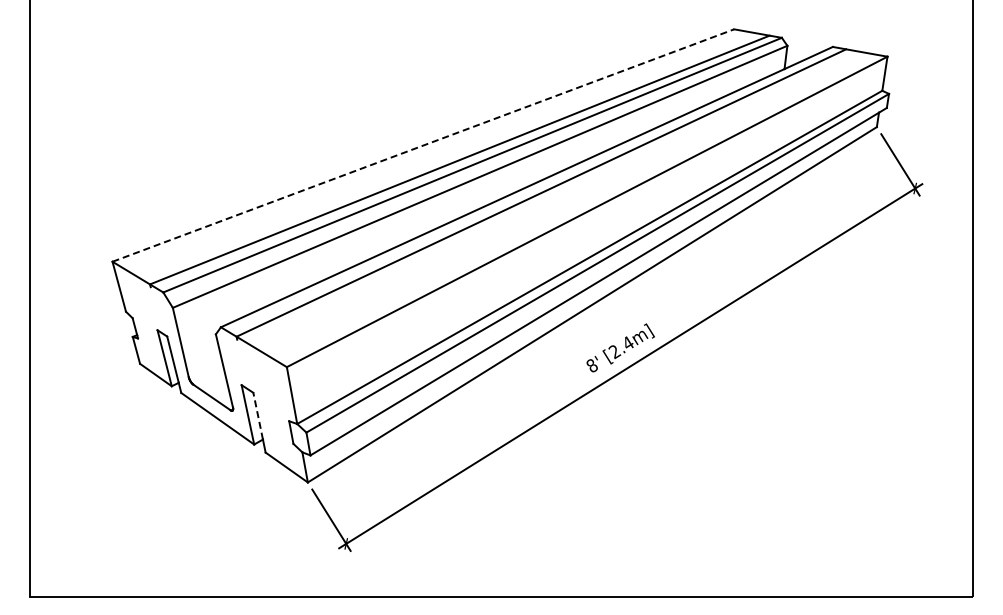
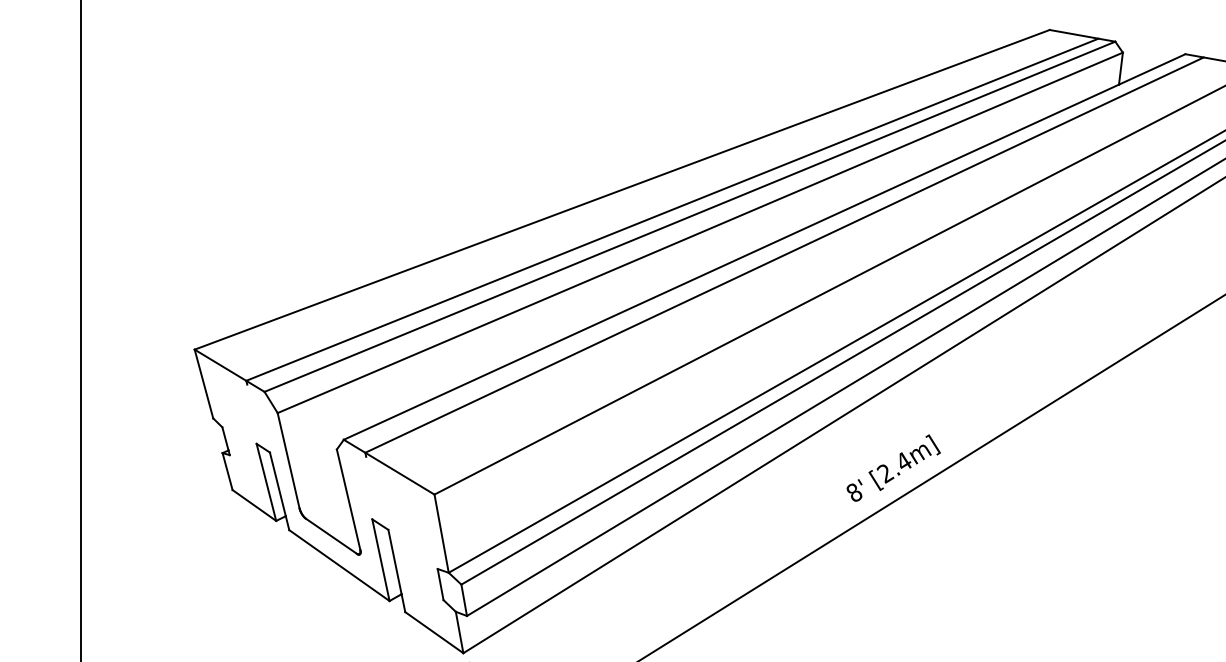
line: (423, 145) -> (622, 189), dashed -> solid
line: (258, 416) -> (395, 562), dashed -> solid

